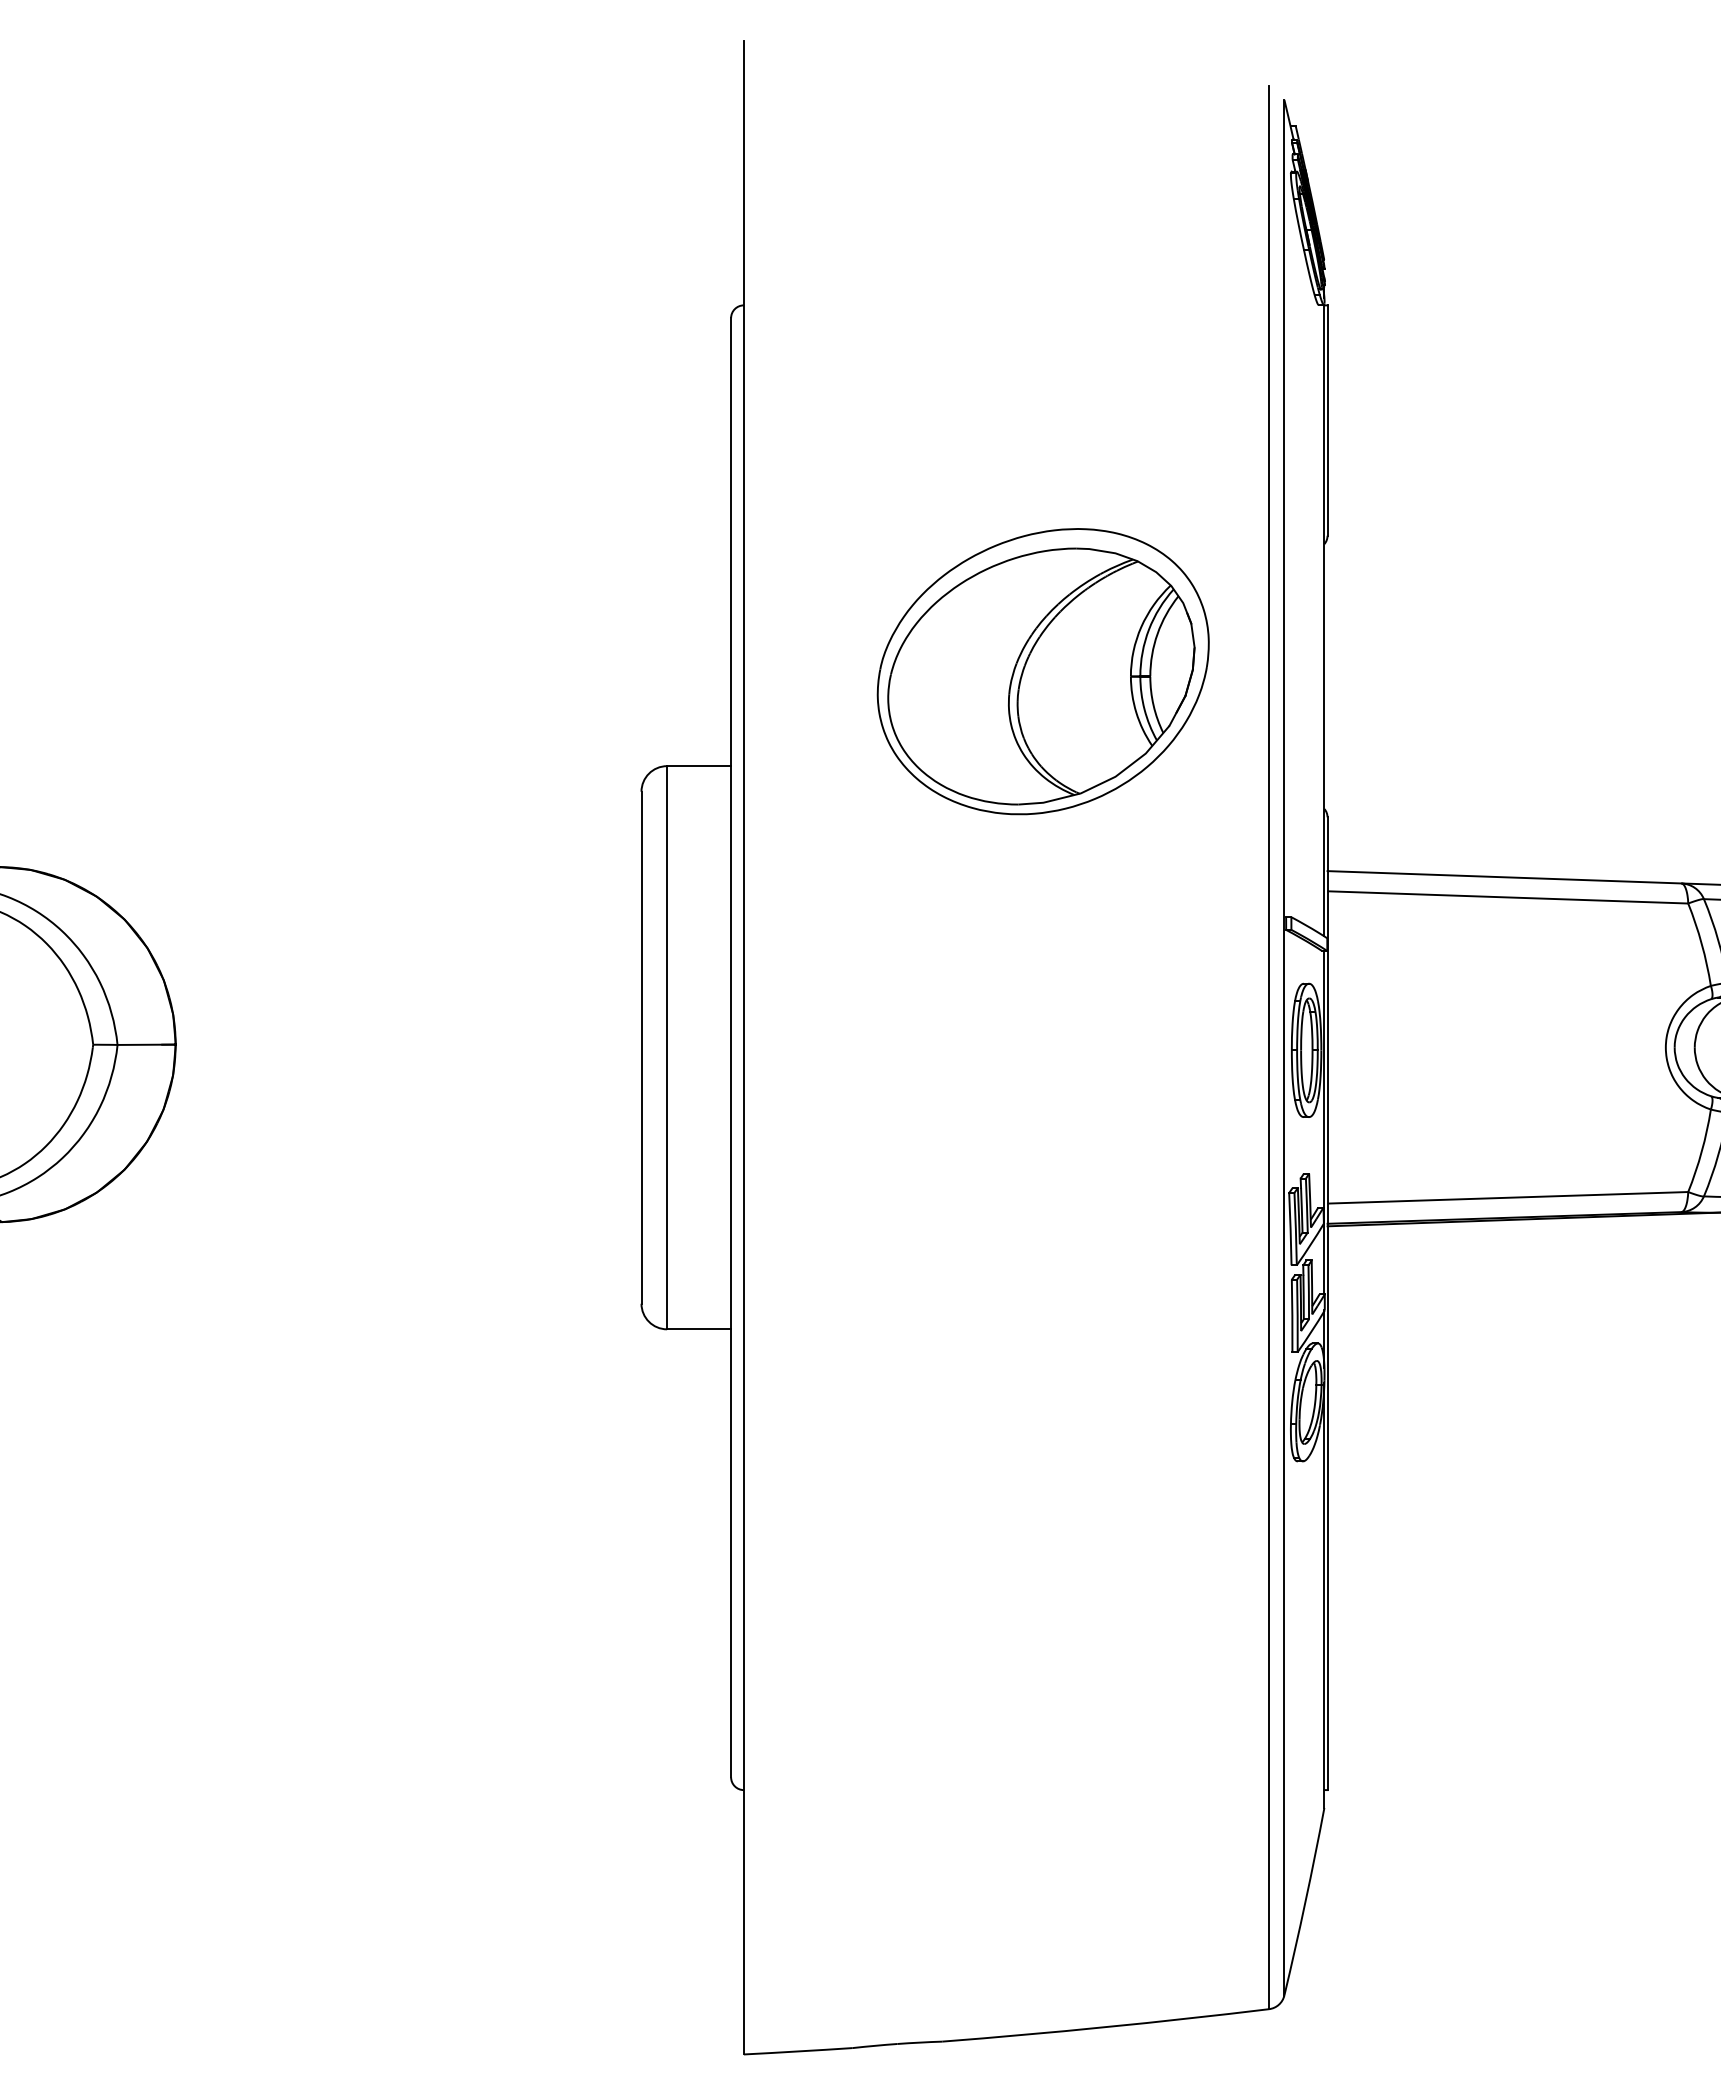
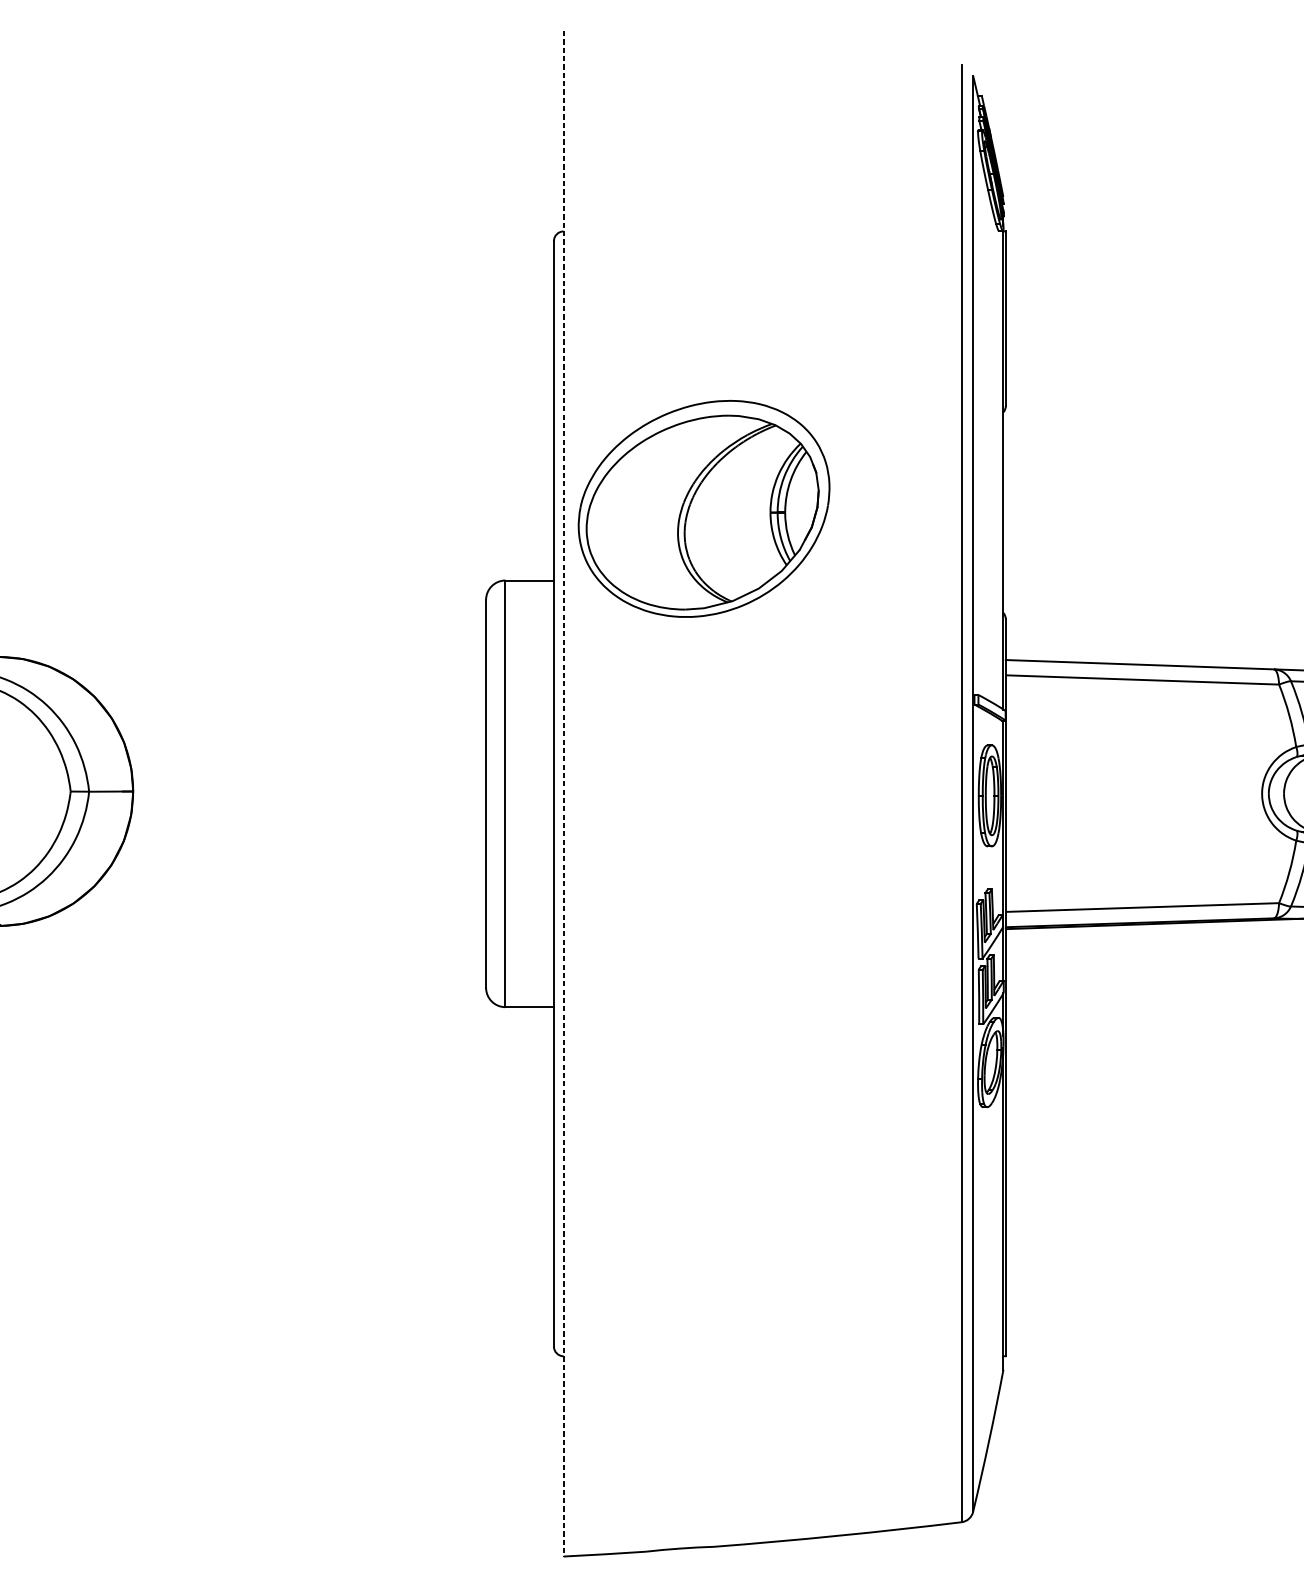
part: (1042, 671) -> (703, 508), moved
line: (743, 1047) -> (563, 793), solid -> dashed

